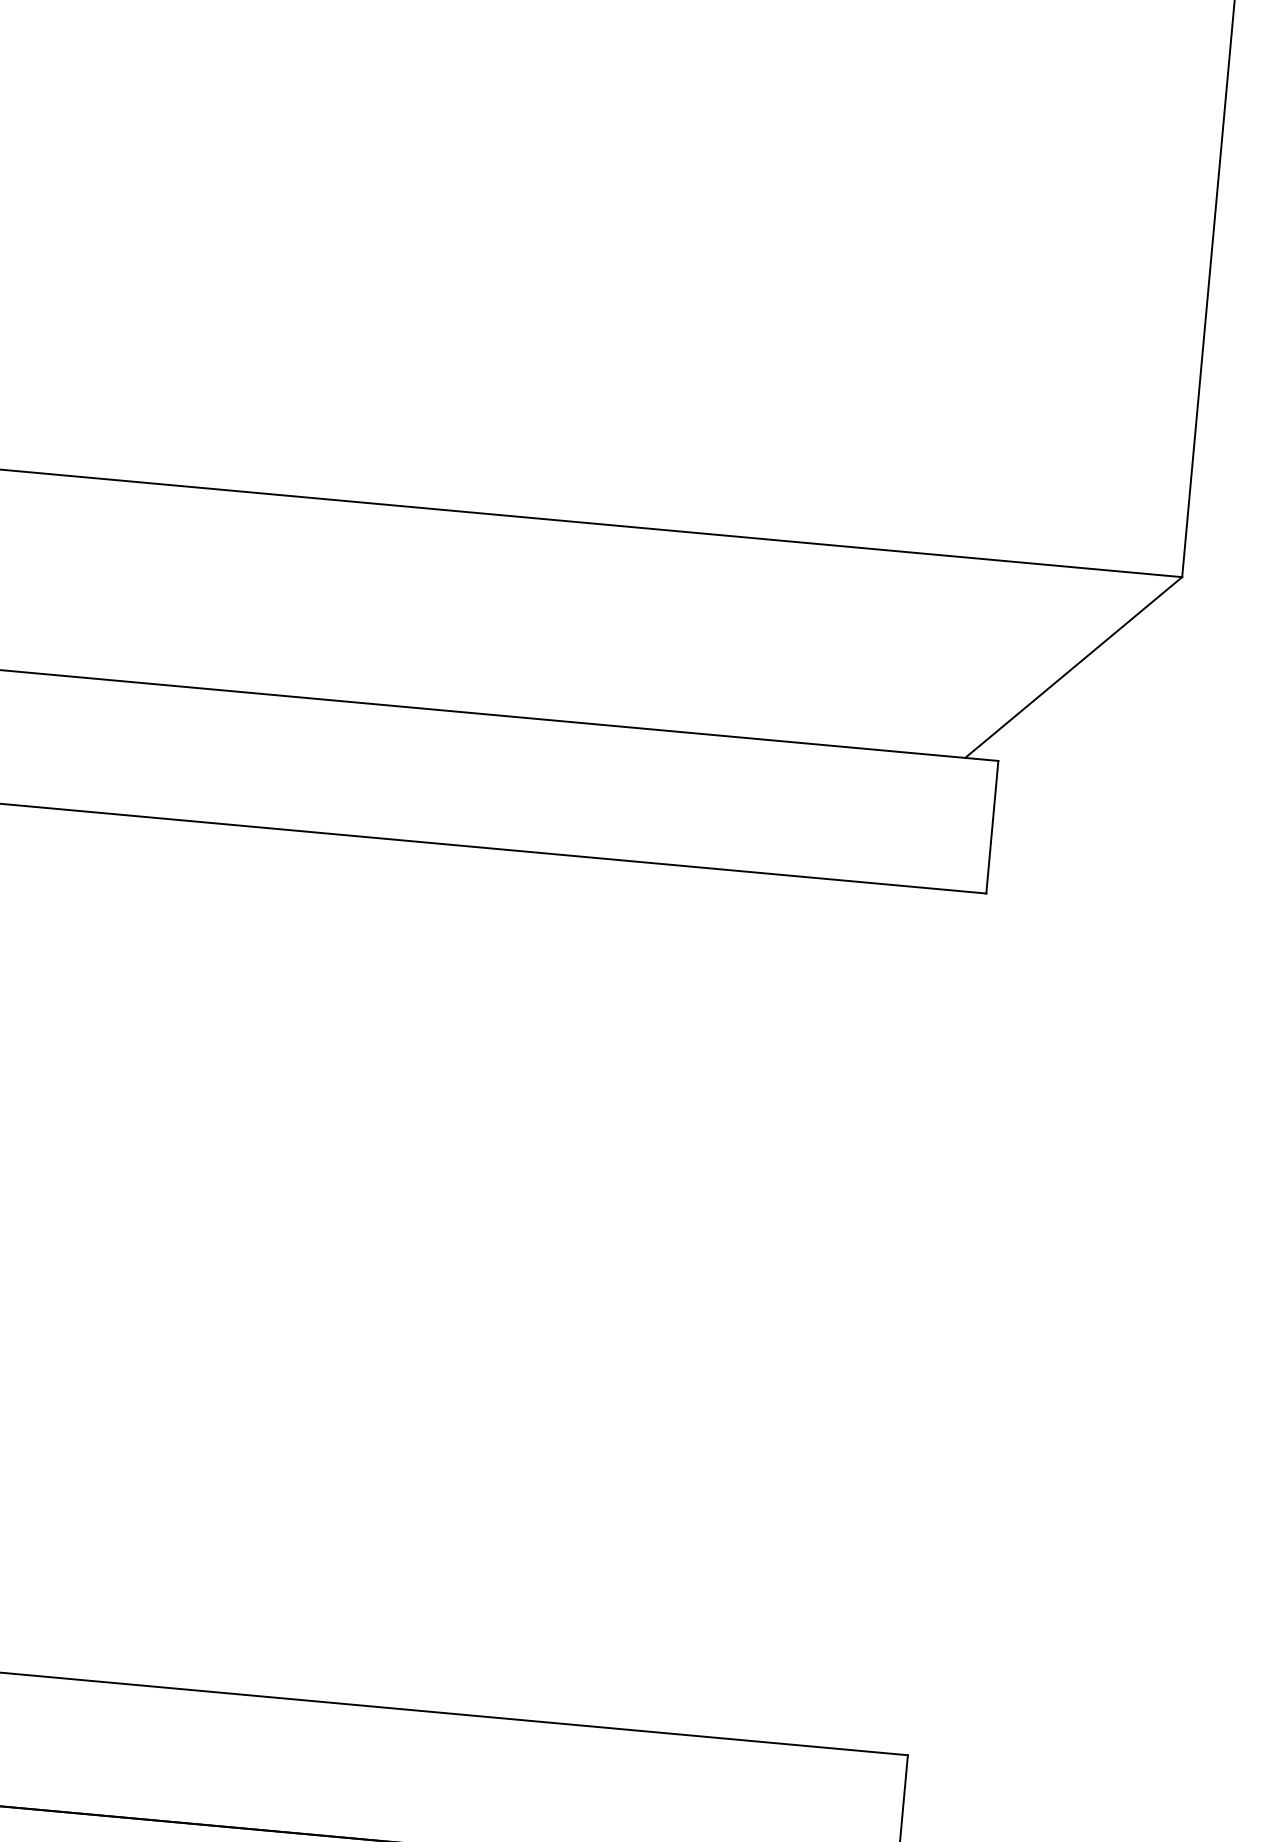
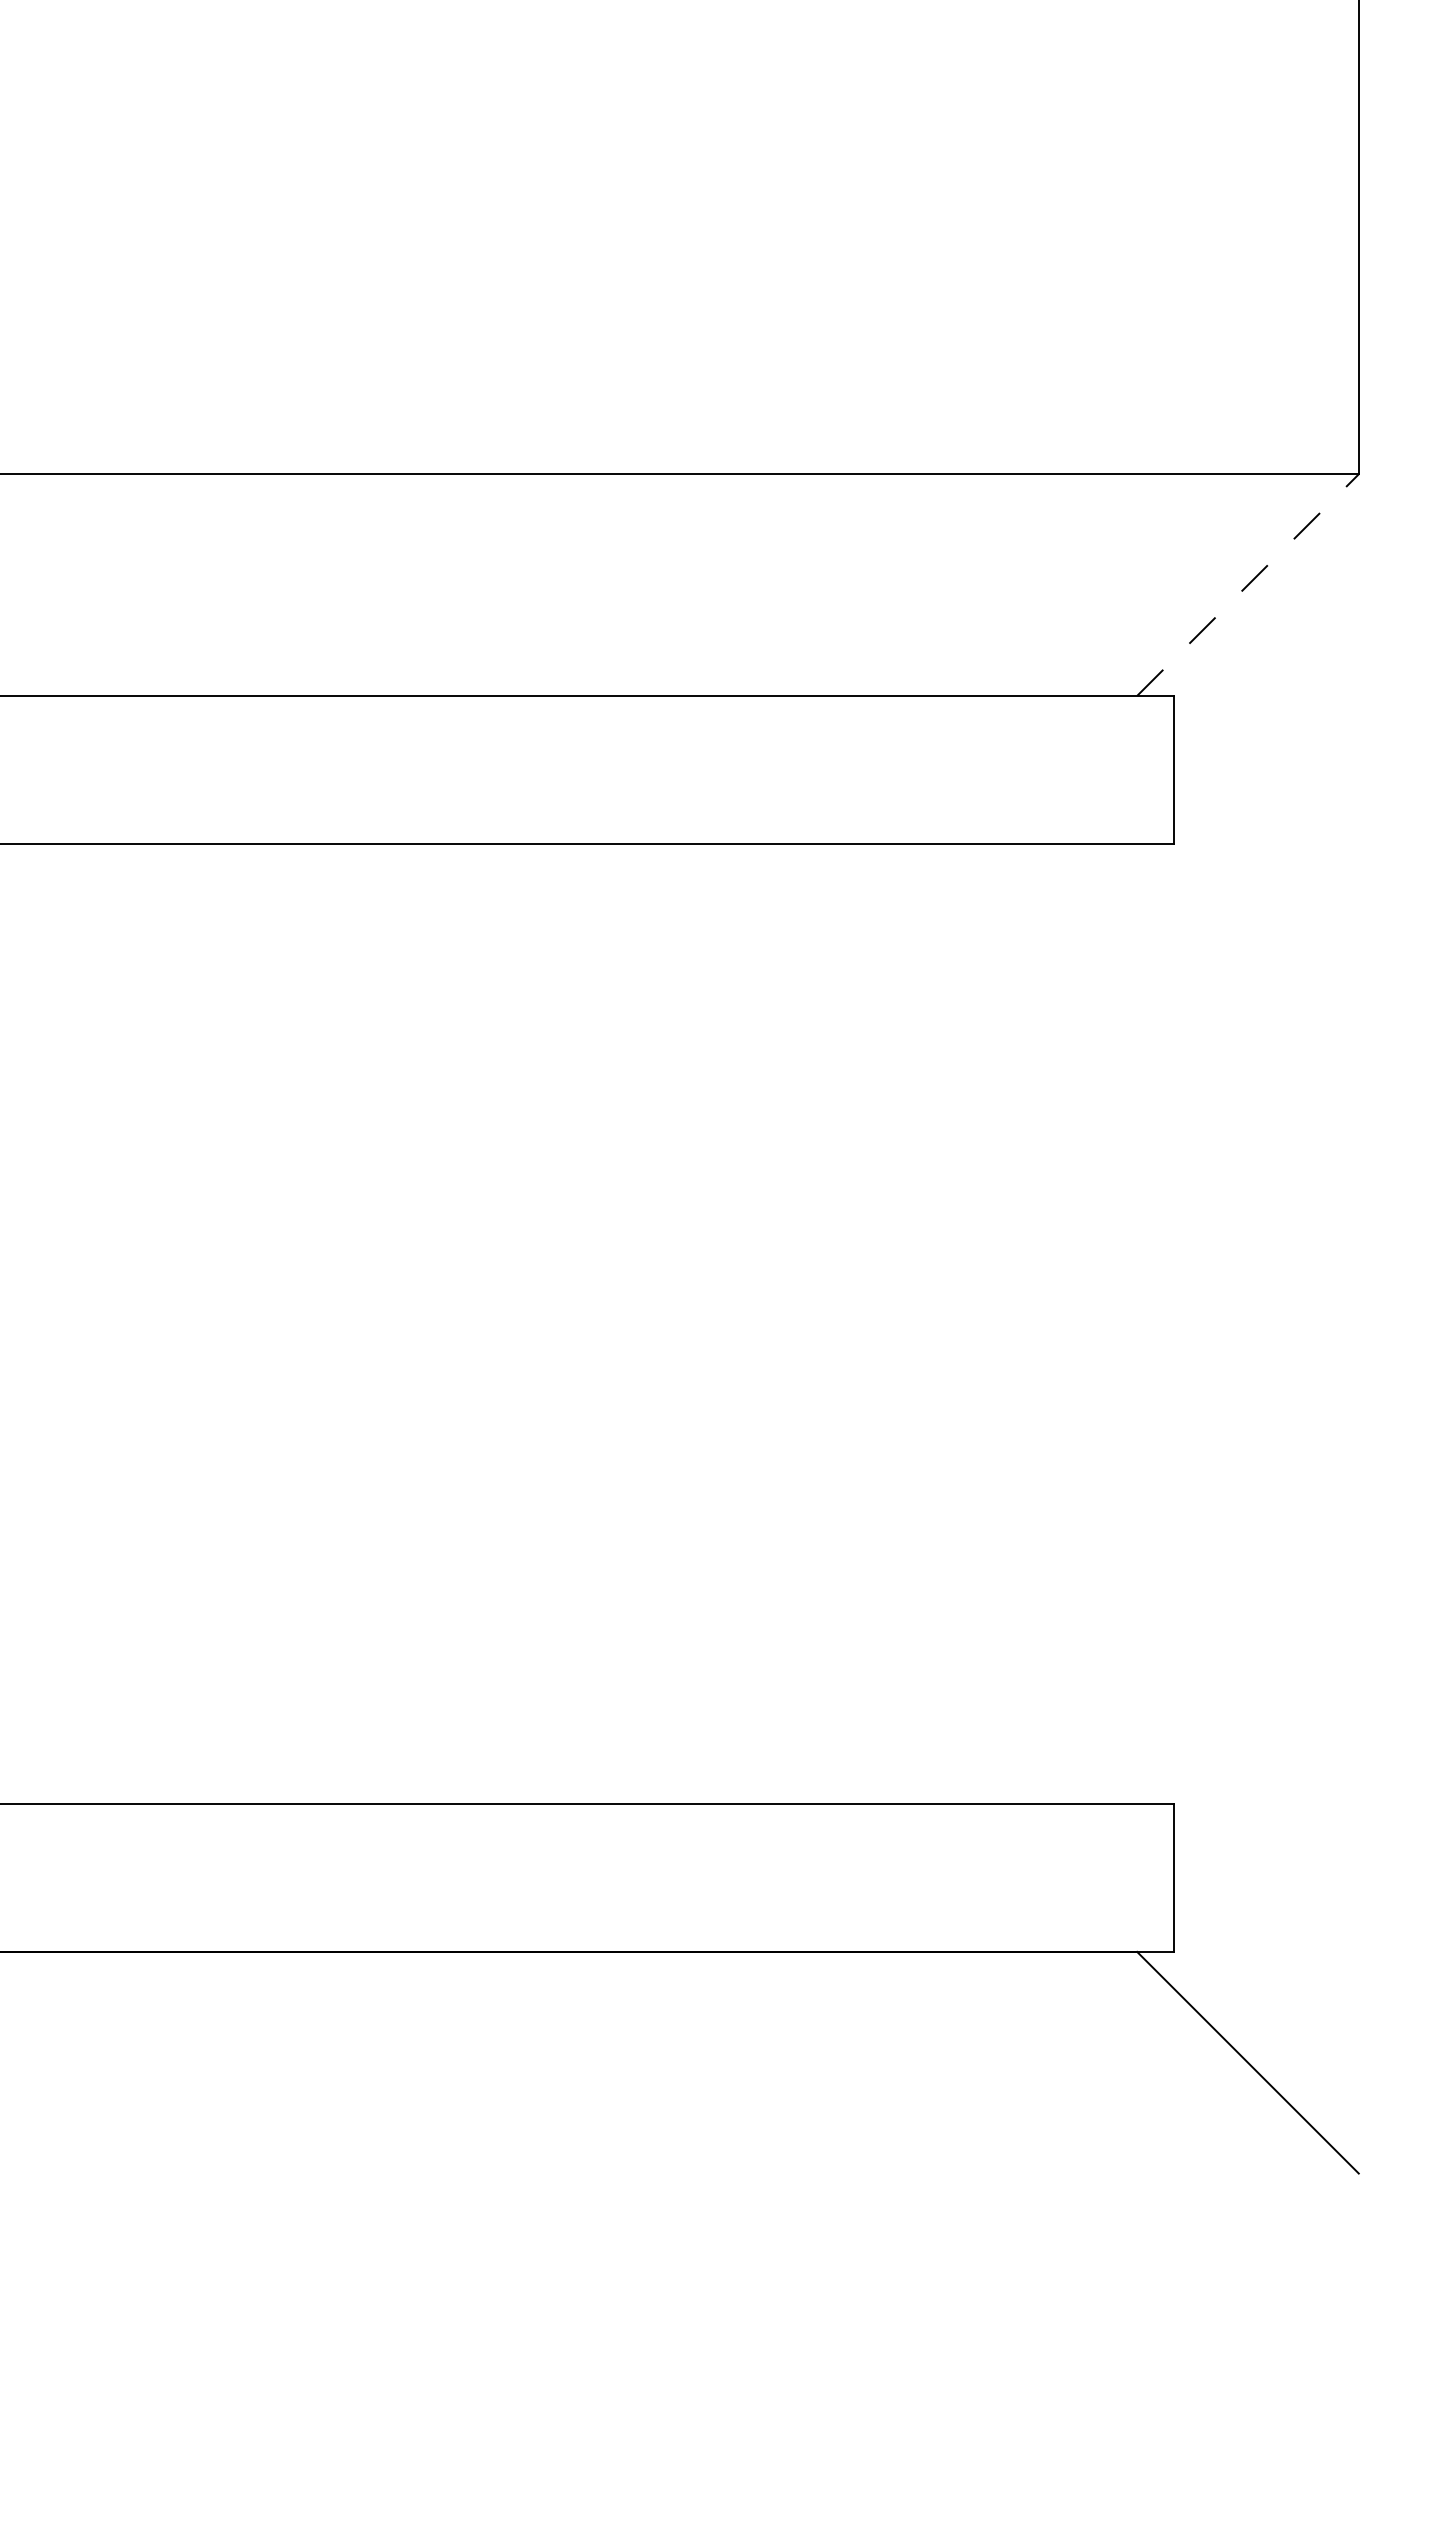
line: (1073, 667) -> (1247, 585), solid -> dashed

